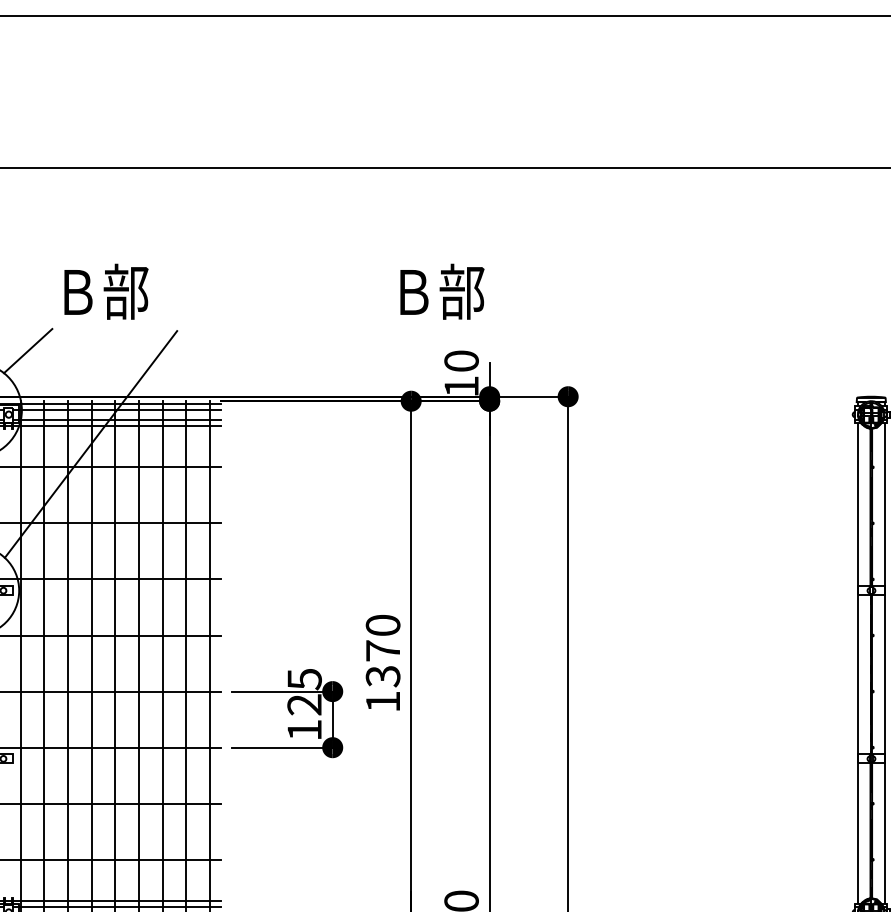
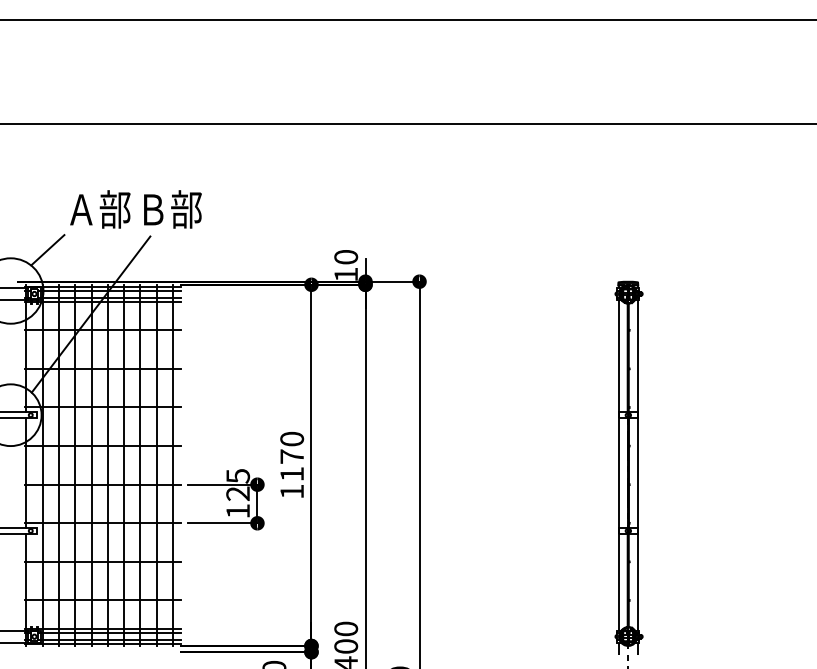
text: (77, 291) -> (81, 209), Ｂ部 -> Ａ部
text: (441, 291) -> (172, 209), moved
text: (383, 676) -> (292, 474), 1370 -> 1170

